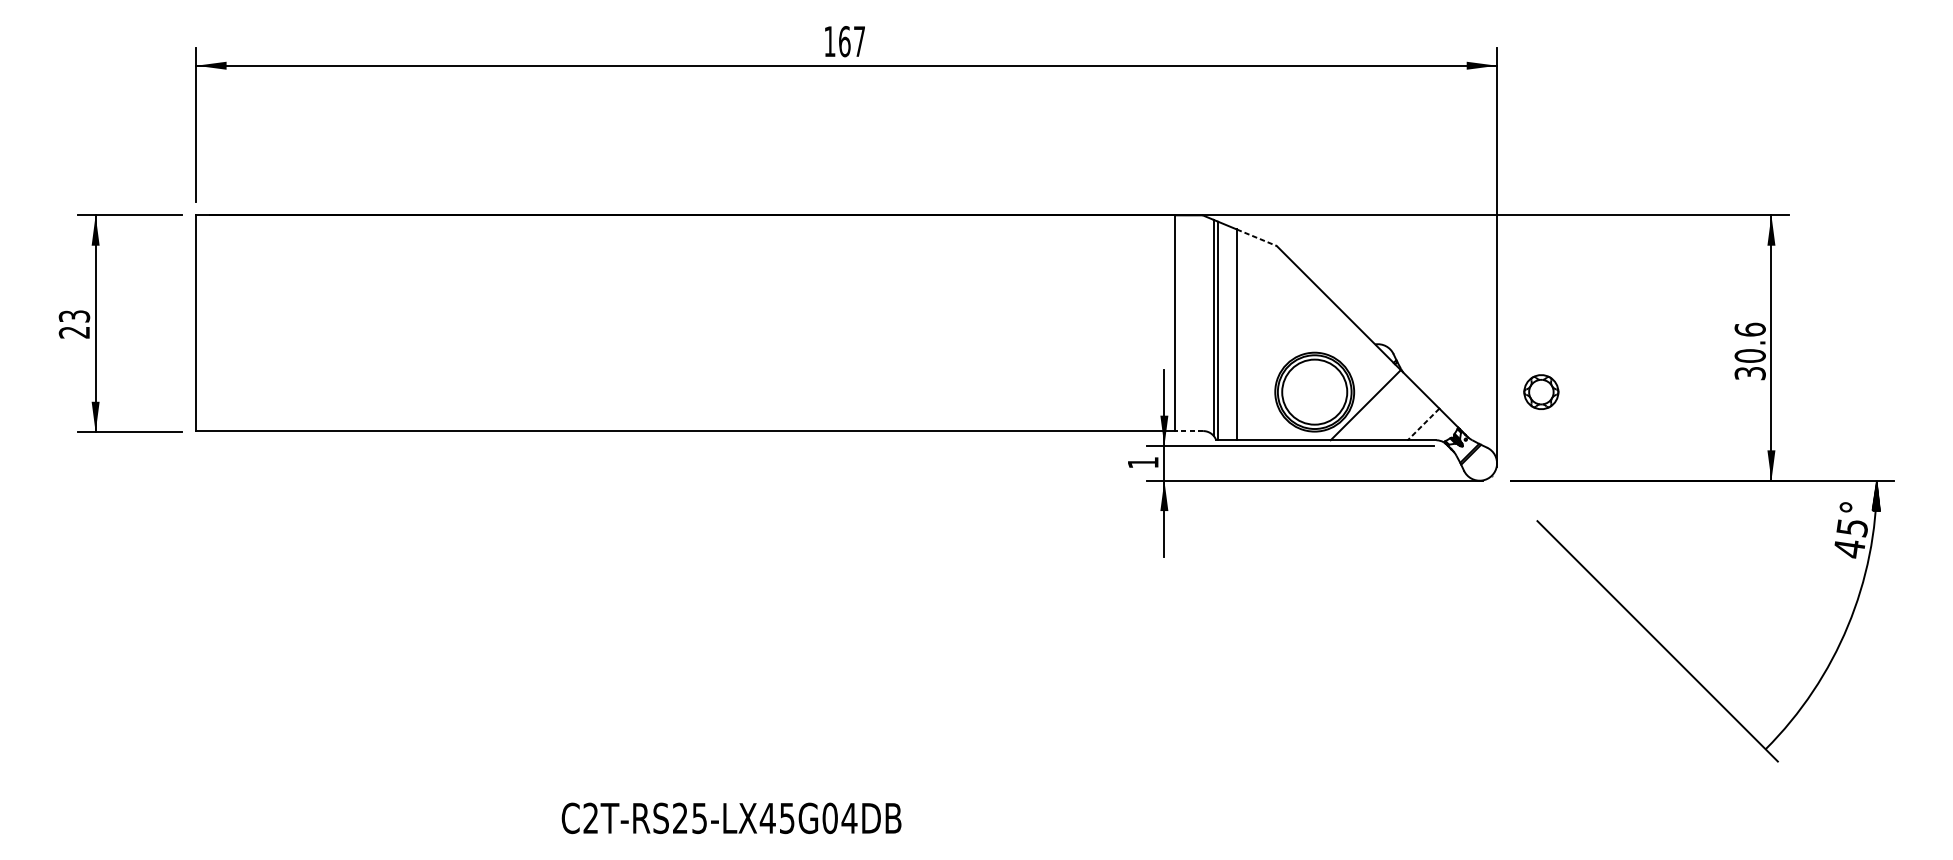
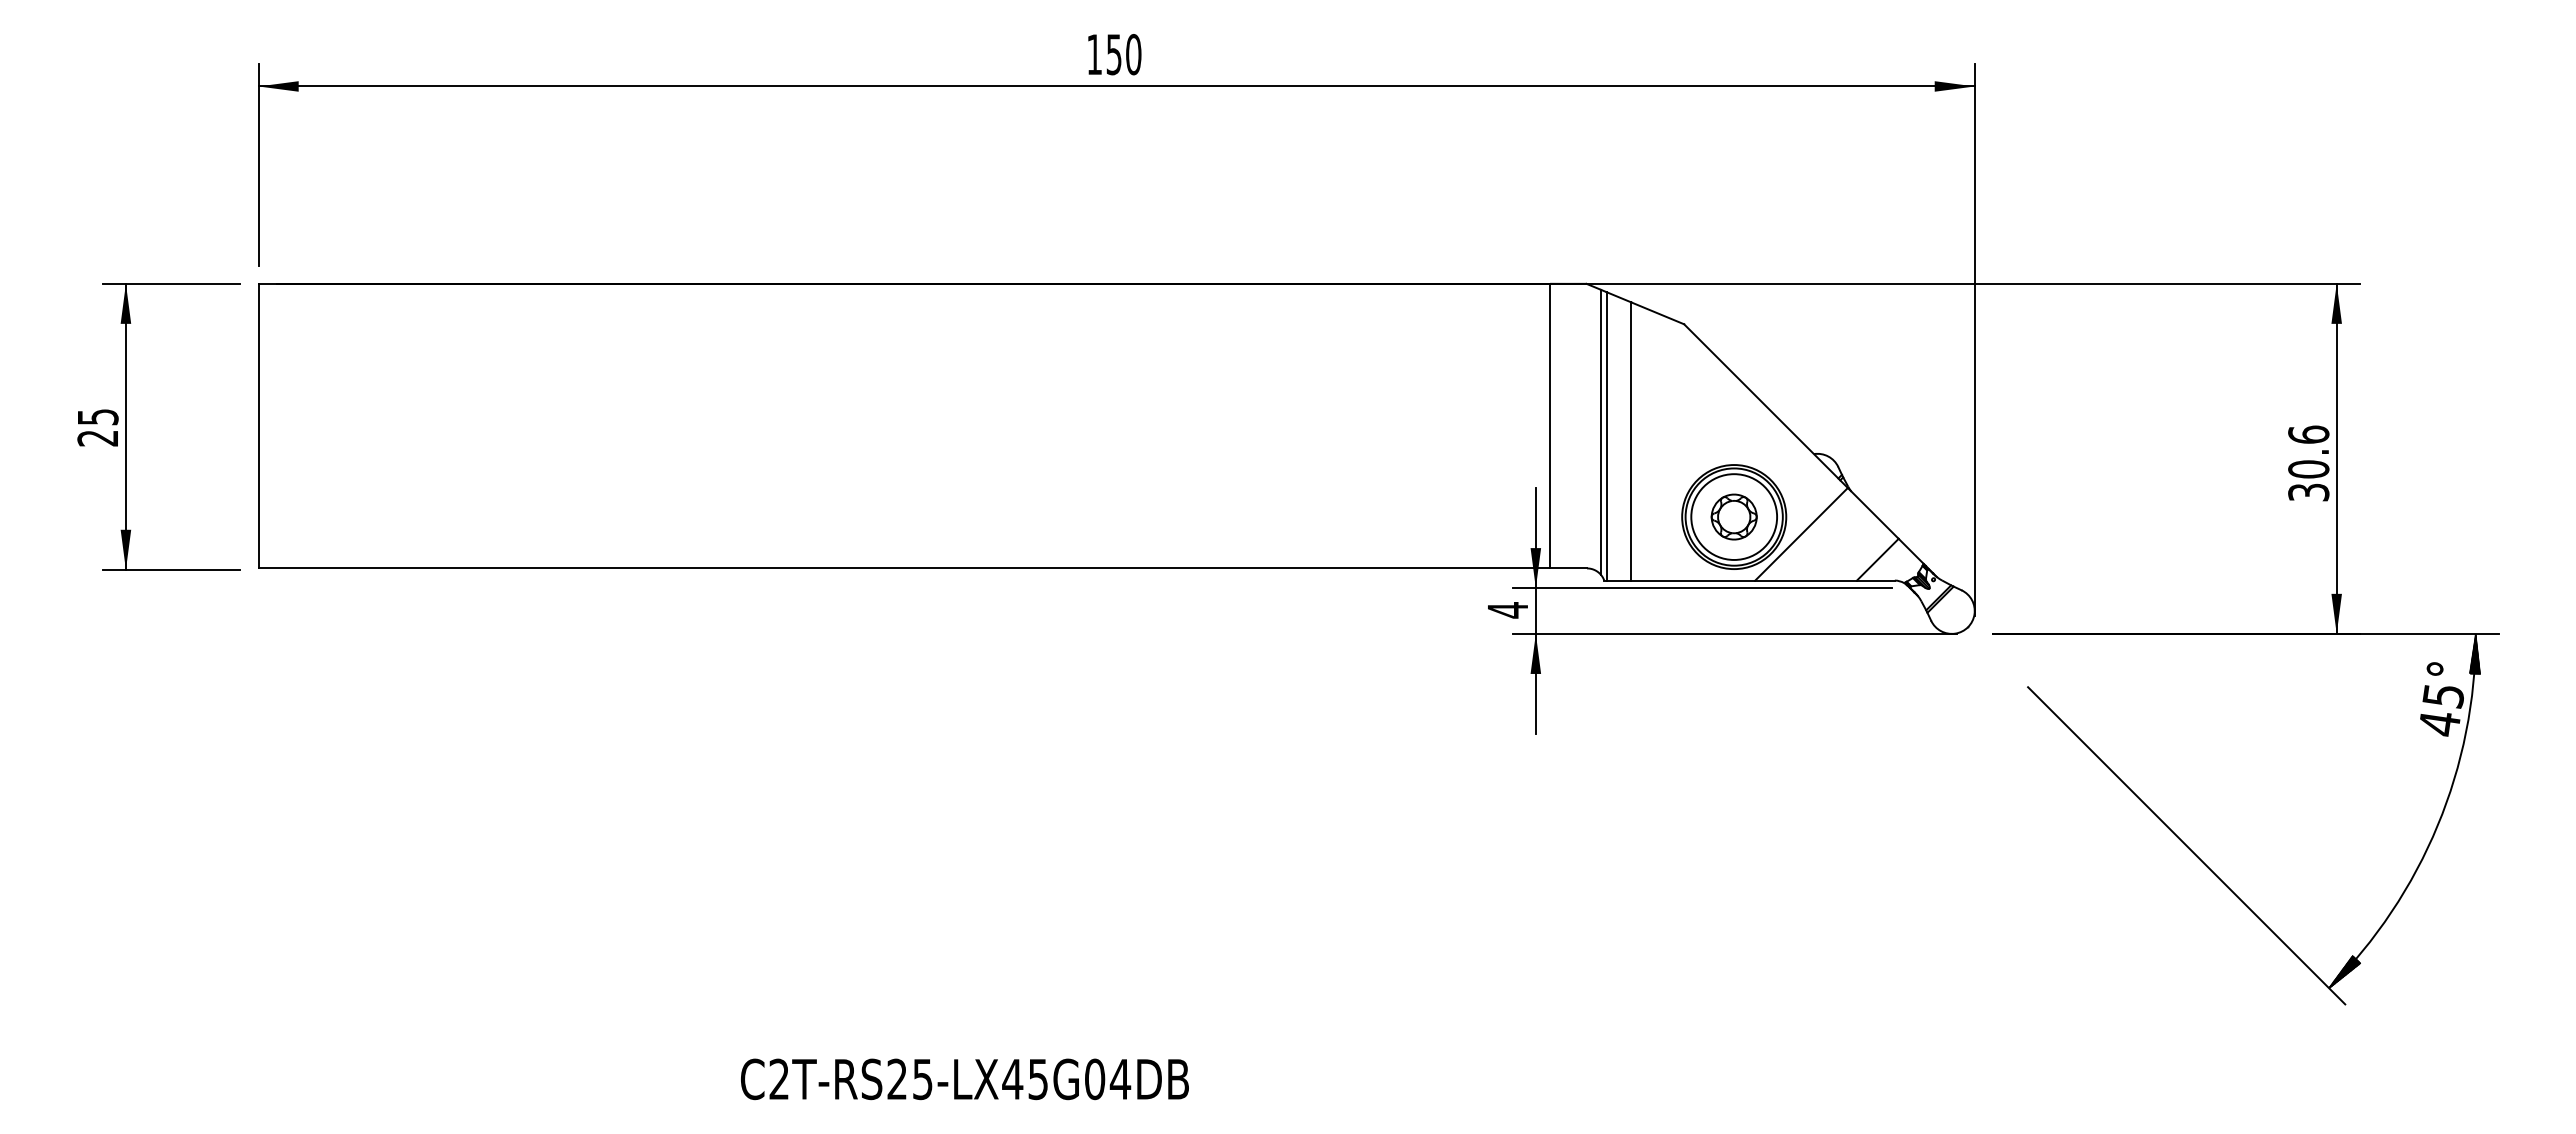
text: (851, 41) -> (1123, 54), 167 -> 150
line: (1256, 237) -> (1657, 313), dashed -> solid
text: (74, 315) -> (97, 416), 23 -> 25
part: (1540, 391) -> (1733, 516), moved
line: (1423, 424) -> (1877, 559), dashed -> solid
line: (1189, 431) -> (1568, 568), dashed -> solid
text: (1142, 462) -> (1507, 610), 1 -> 4
hatch: (1777, 736) -> (2344, 971), added

